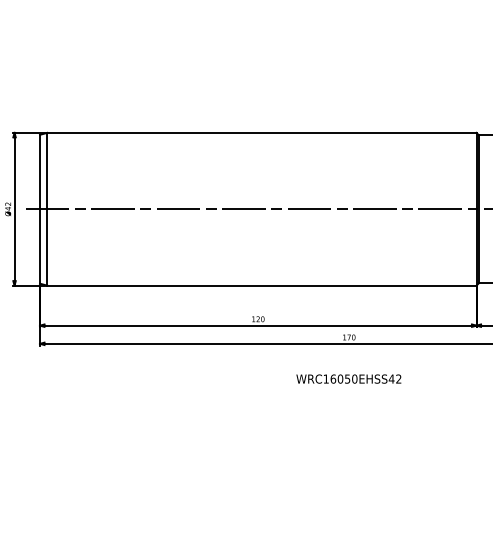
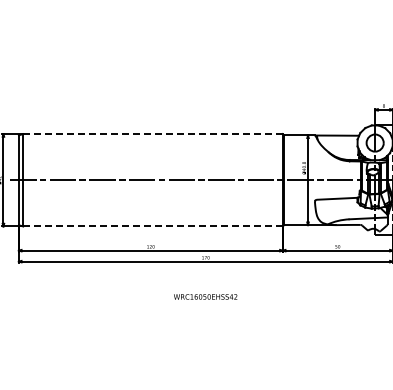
line: (262, 133) -> (153, 134), solid -> dashed
line: (262, 285) -> (153, 226), solid -> dashed
text: (348, 378) -> (205, 296), moved

